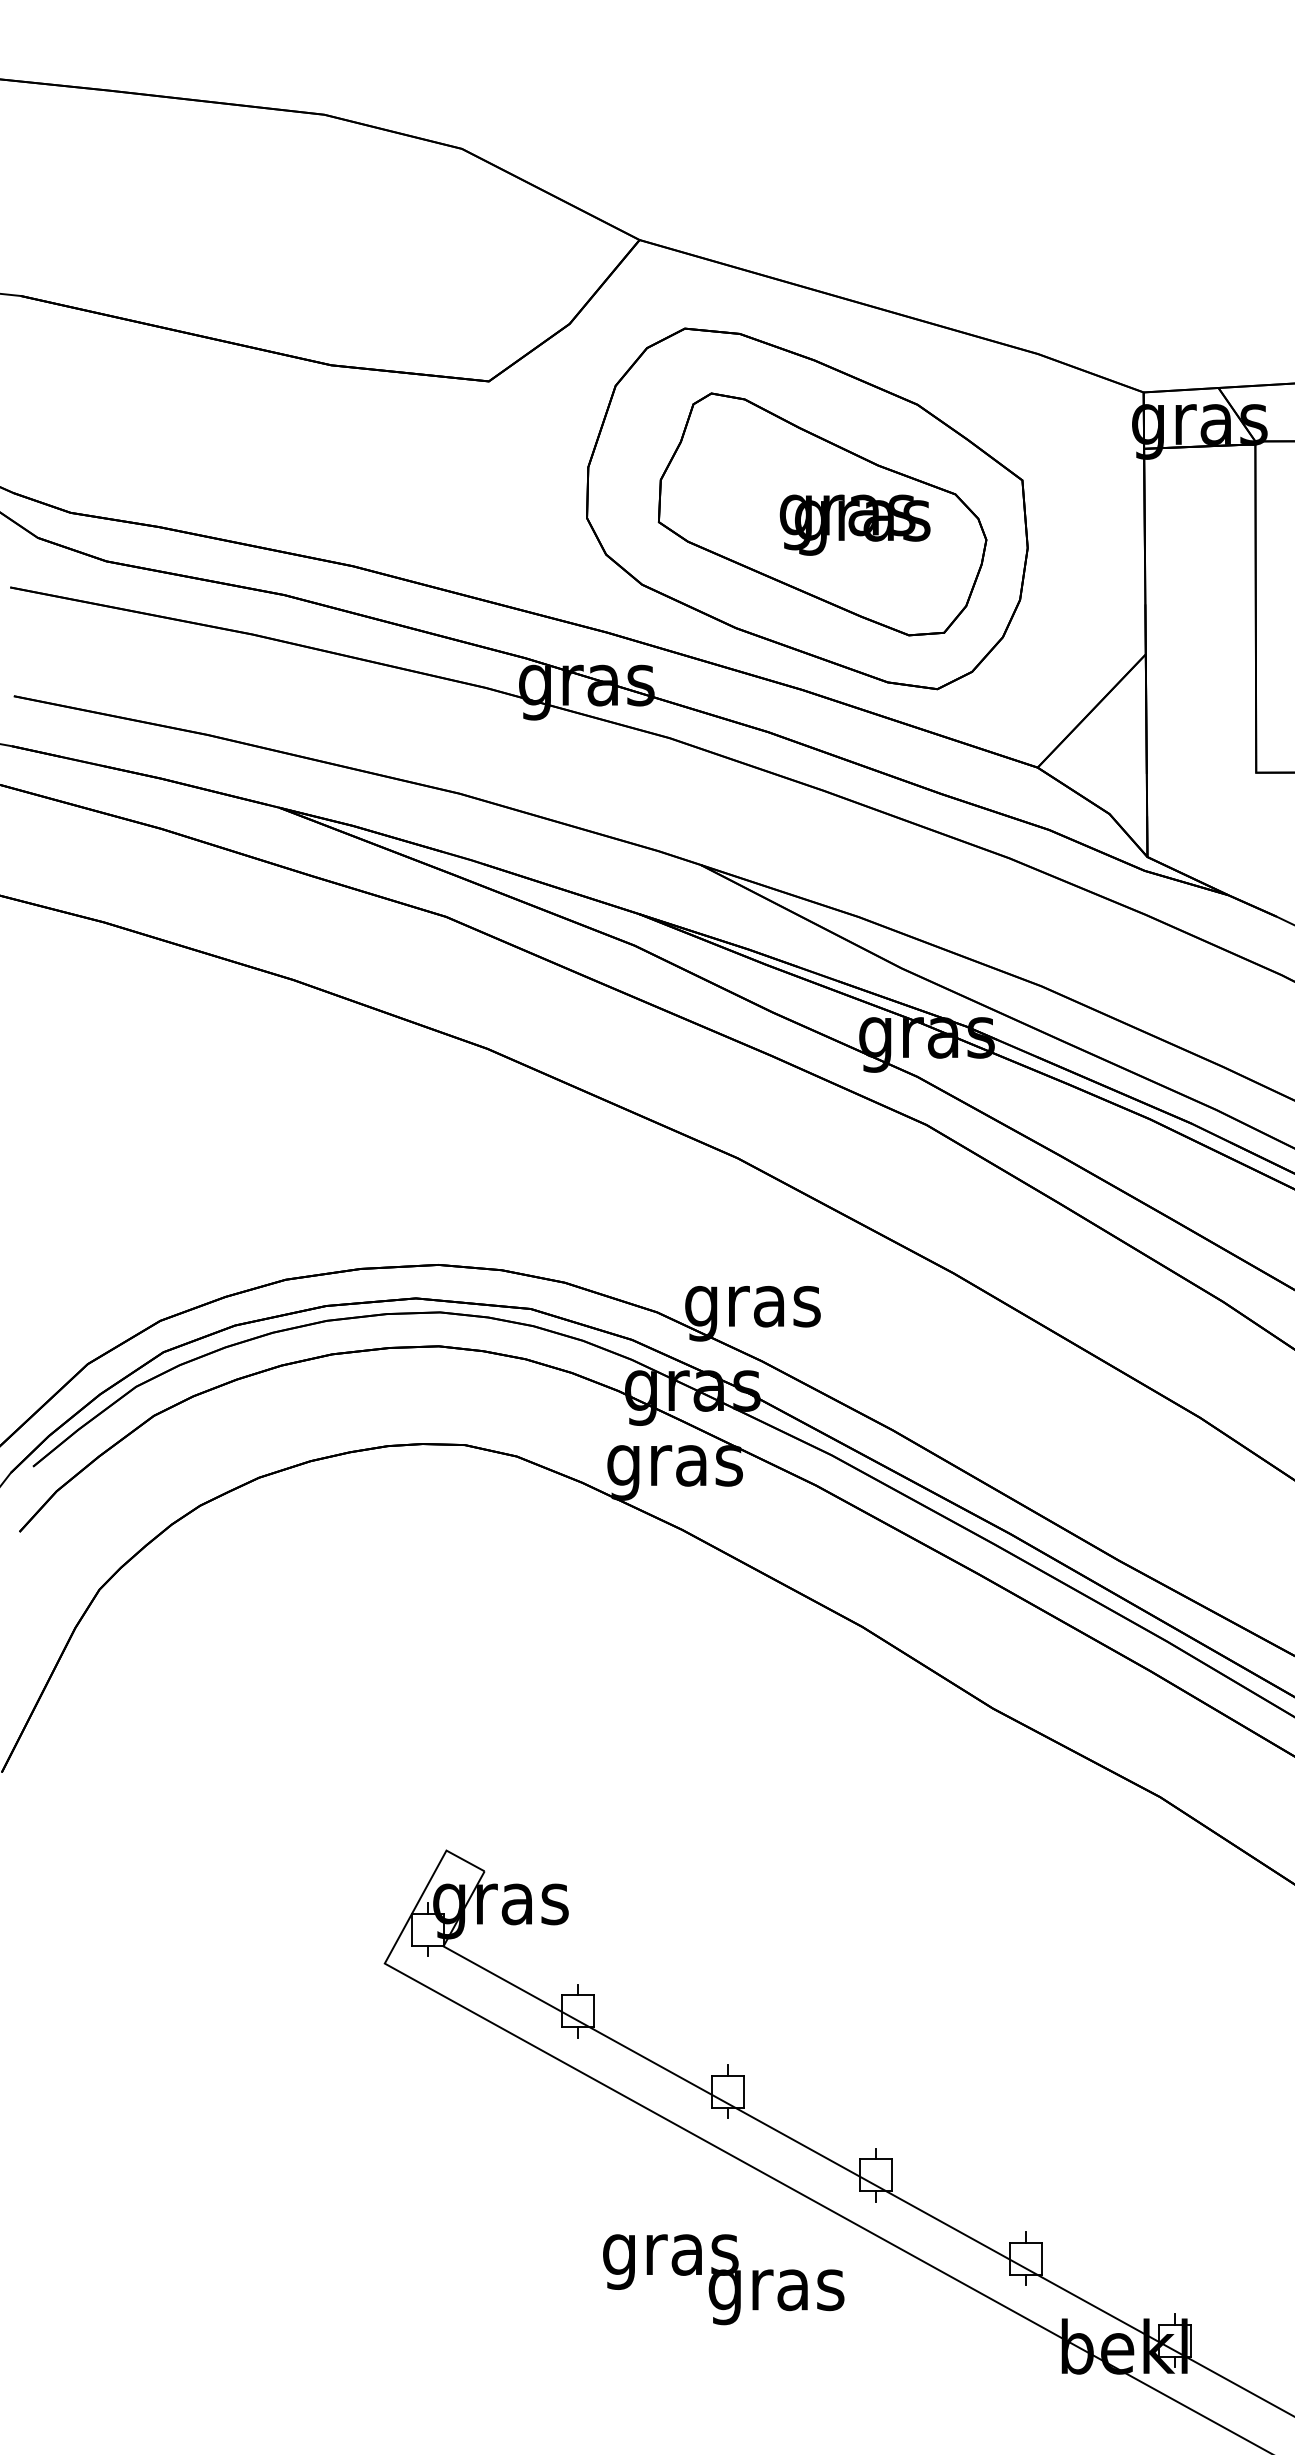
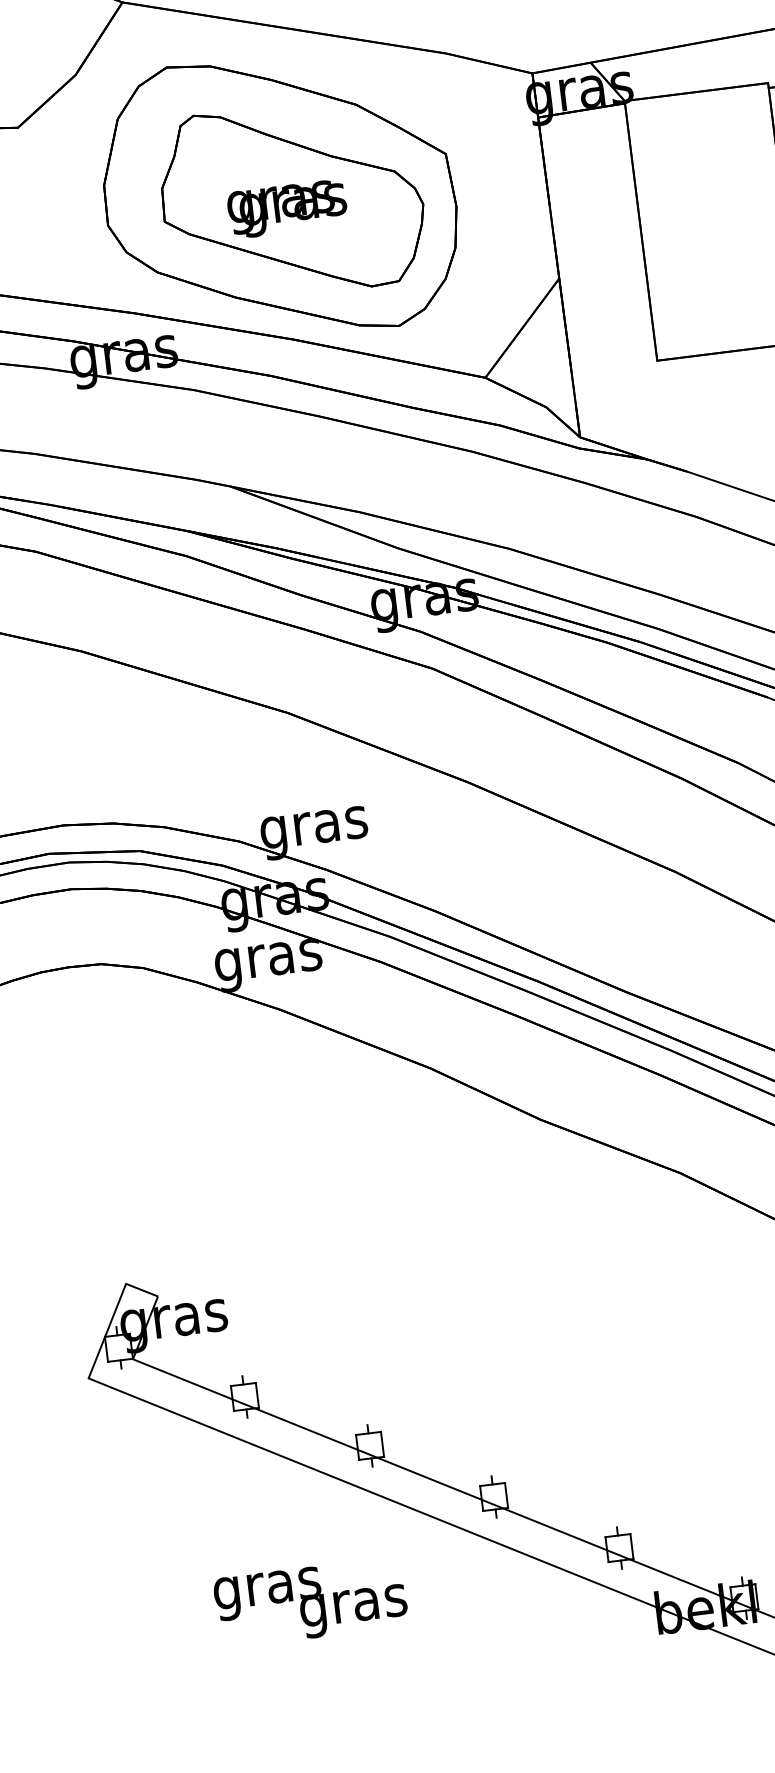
text: (854, 524) -> (287, 208), moved
text: (723, 2279) -> (310, 1602), moved

